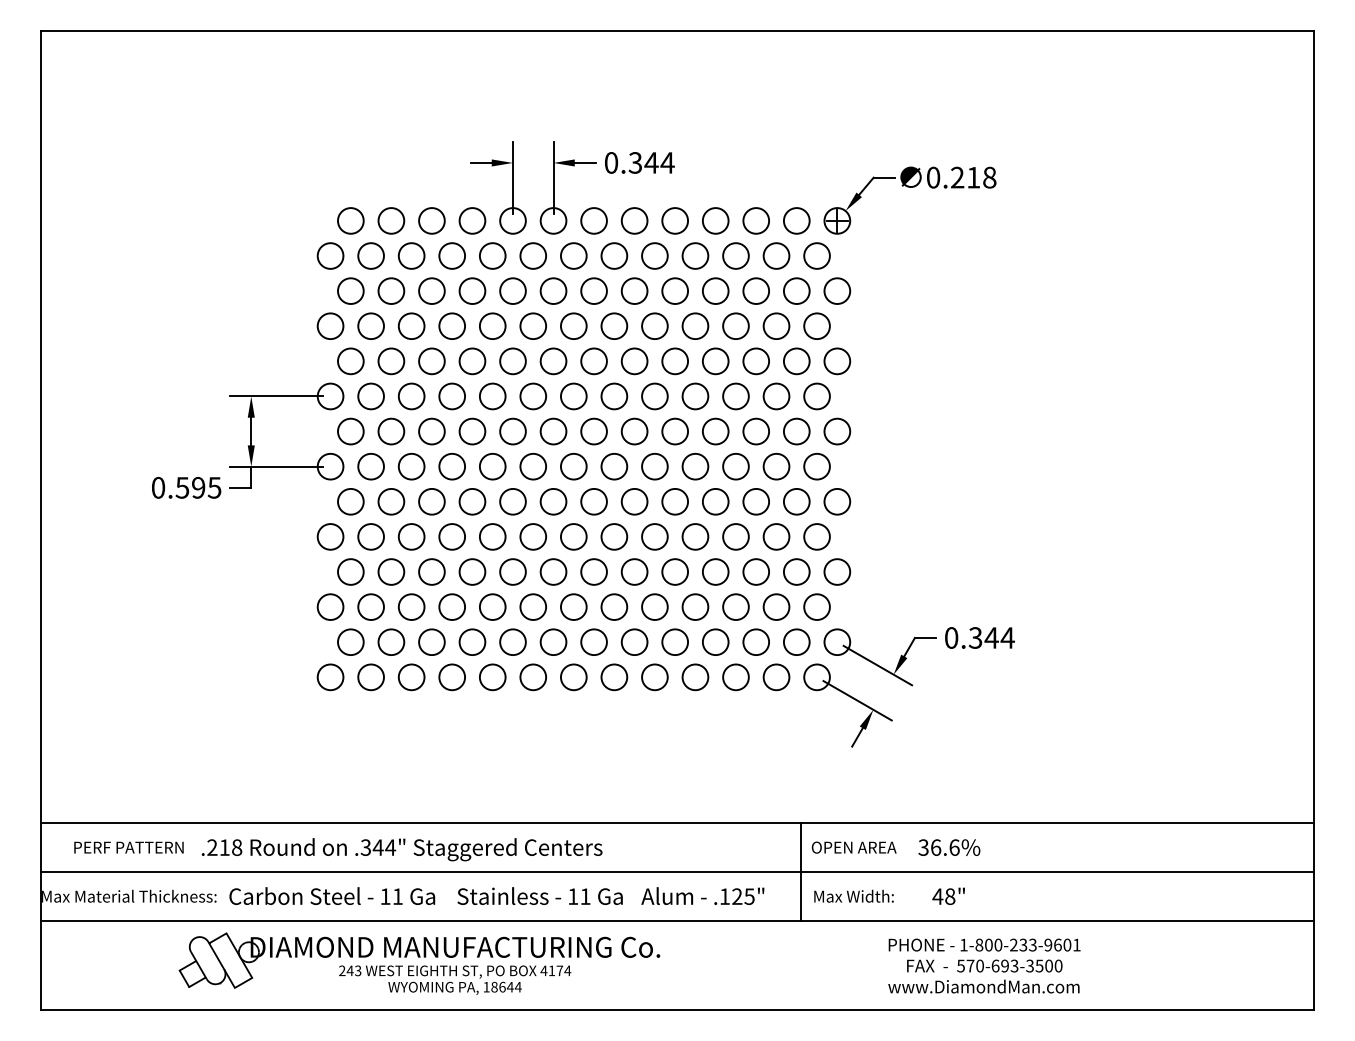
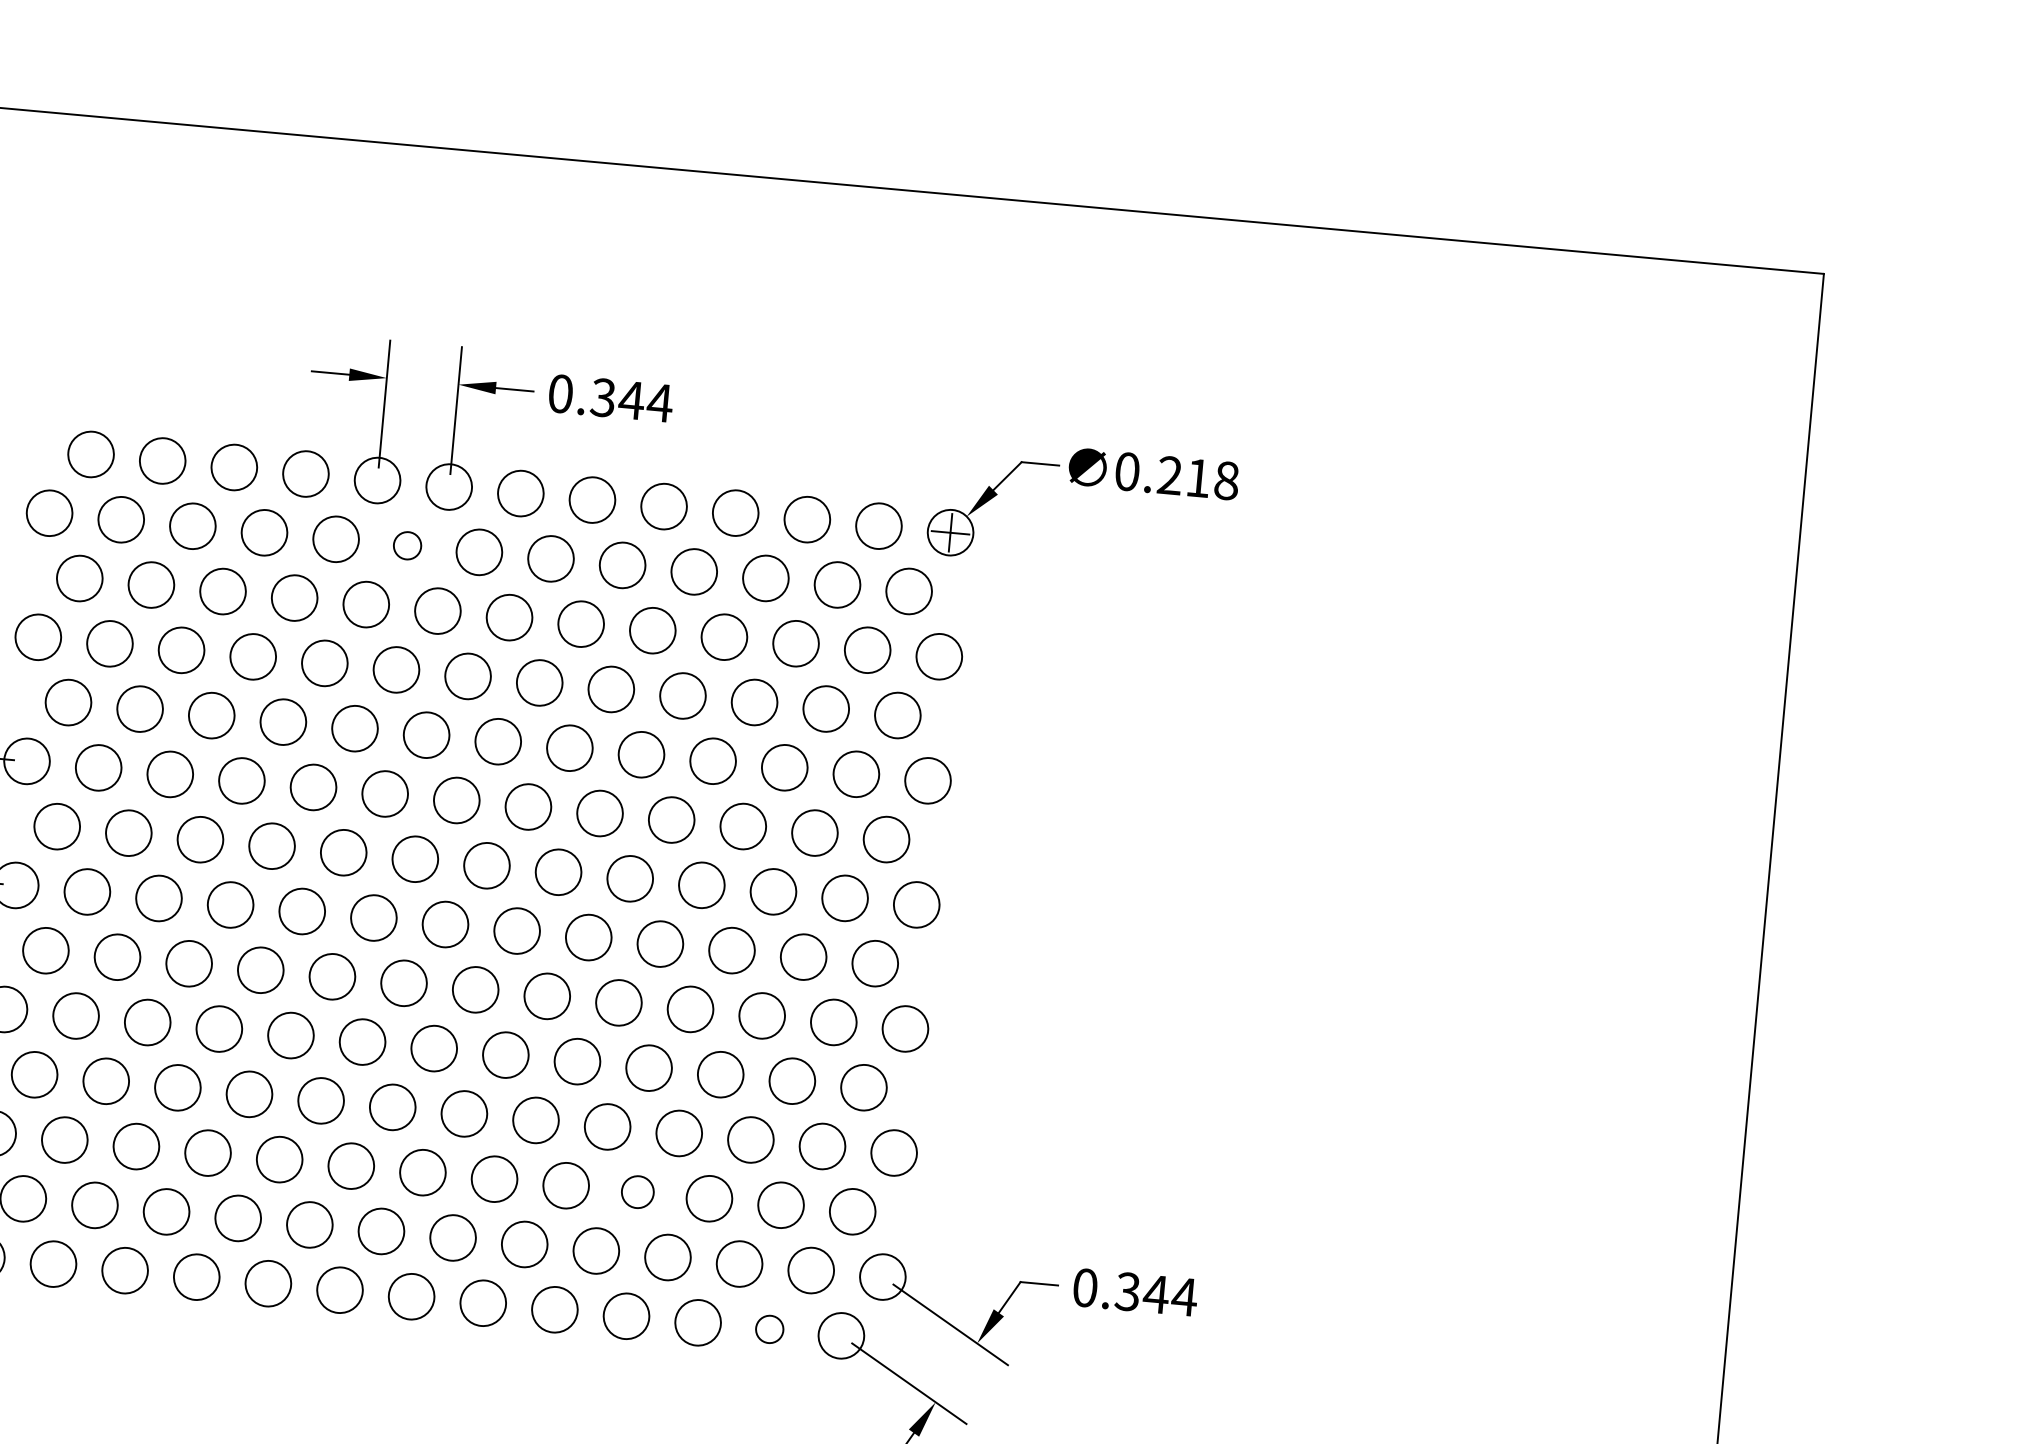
circle: (532, 255) -> (406, 544), size x0.6
circle: (695, 606) -> (638, 1191), size x0.7
circle: (776, 677) -> (769, 1329), size x0.6

